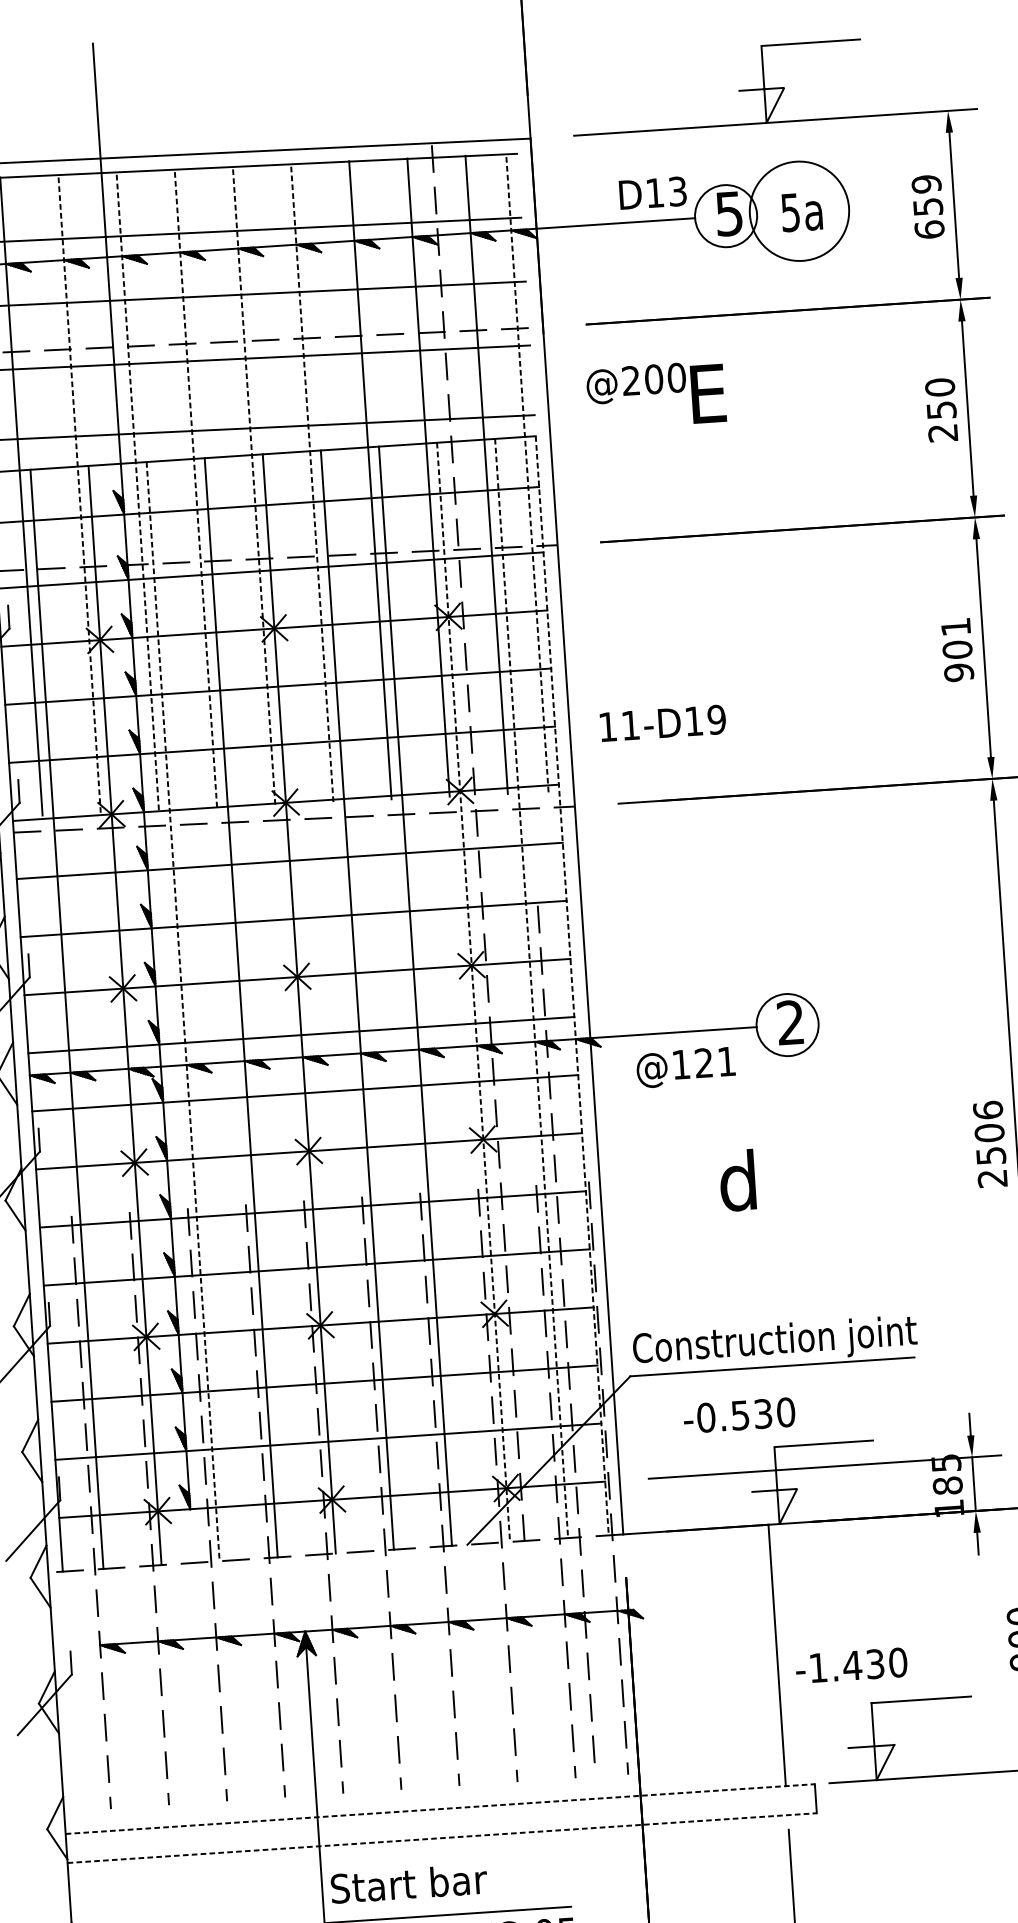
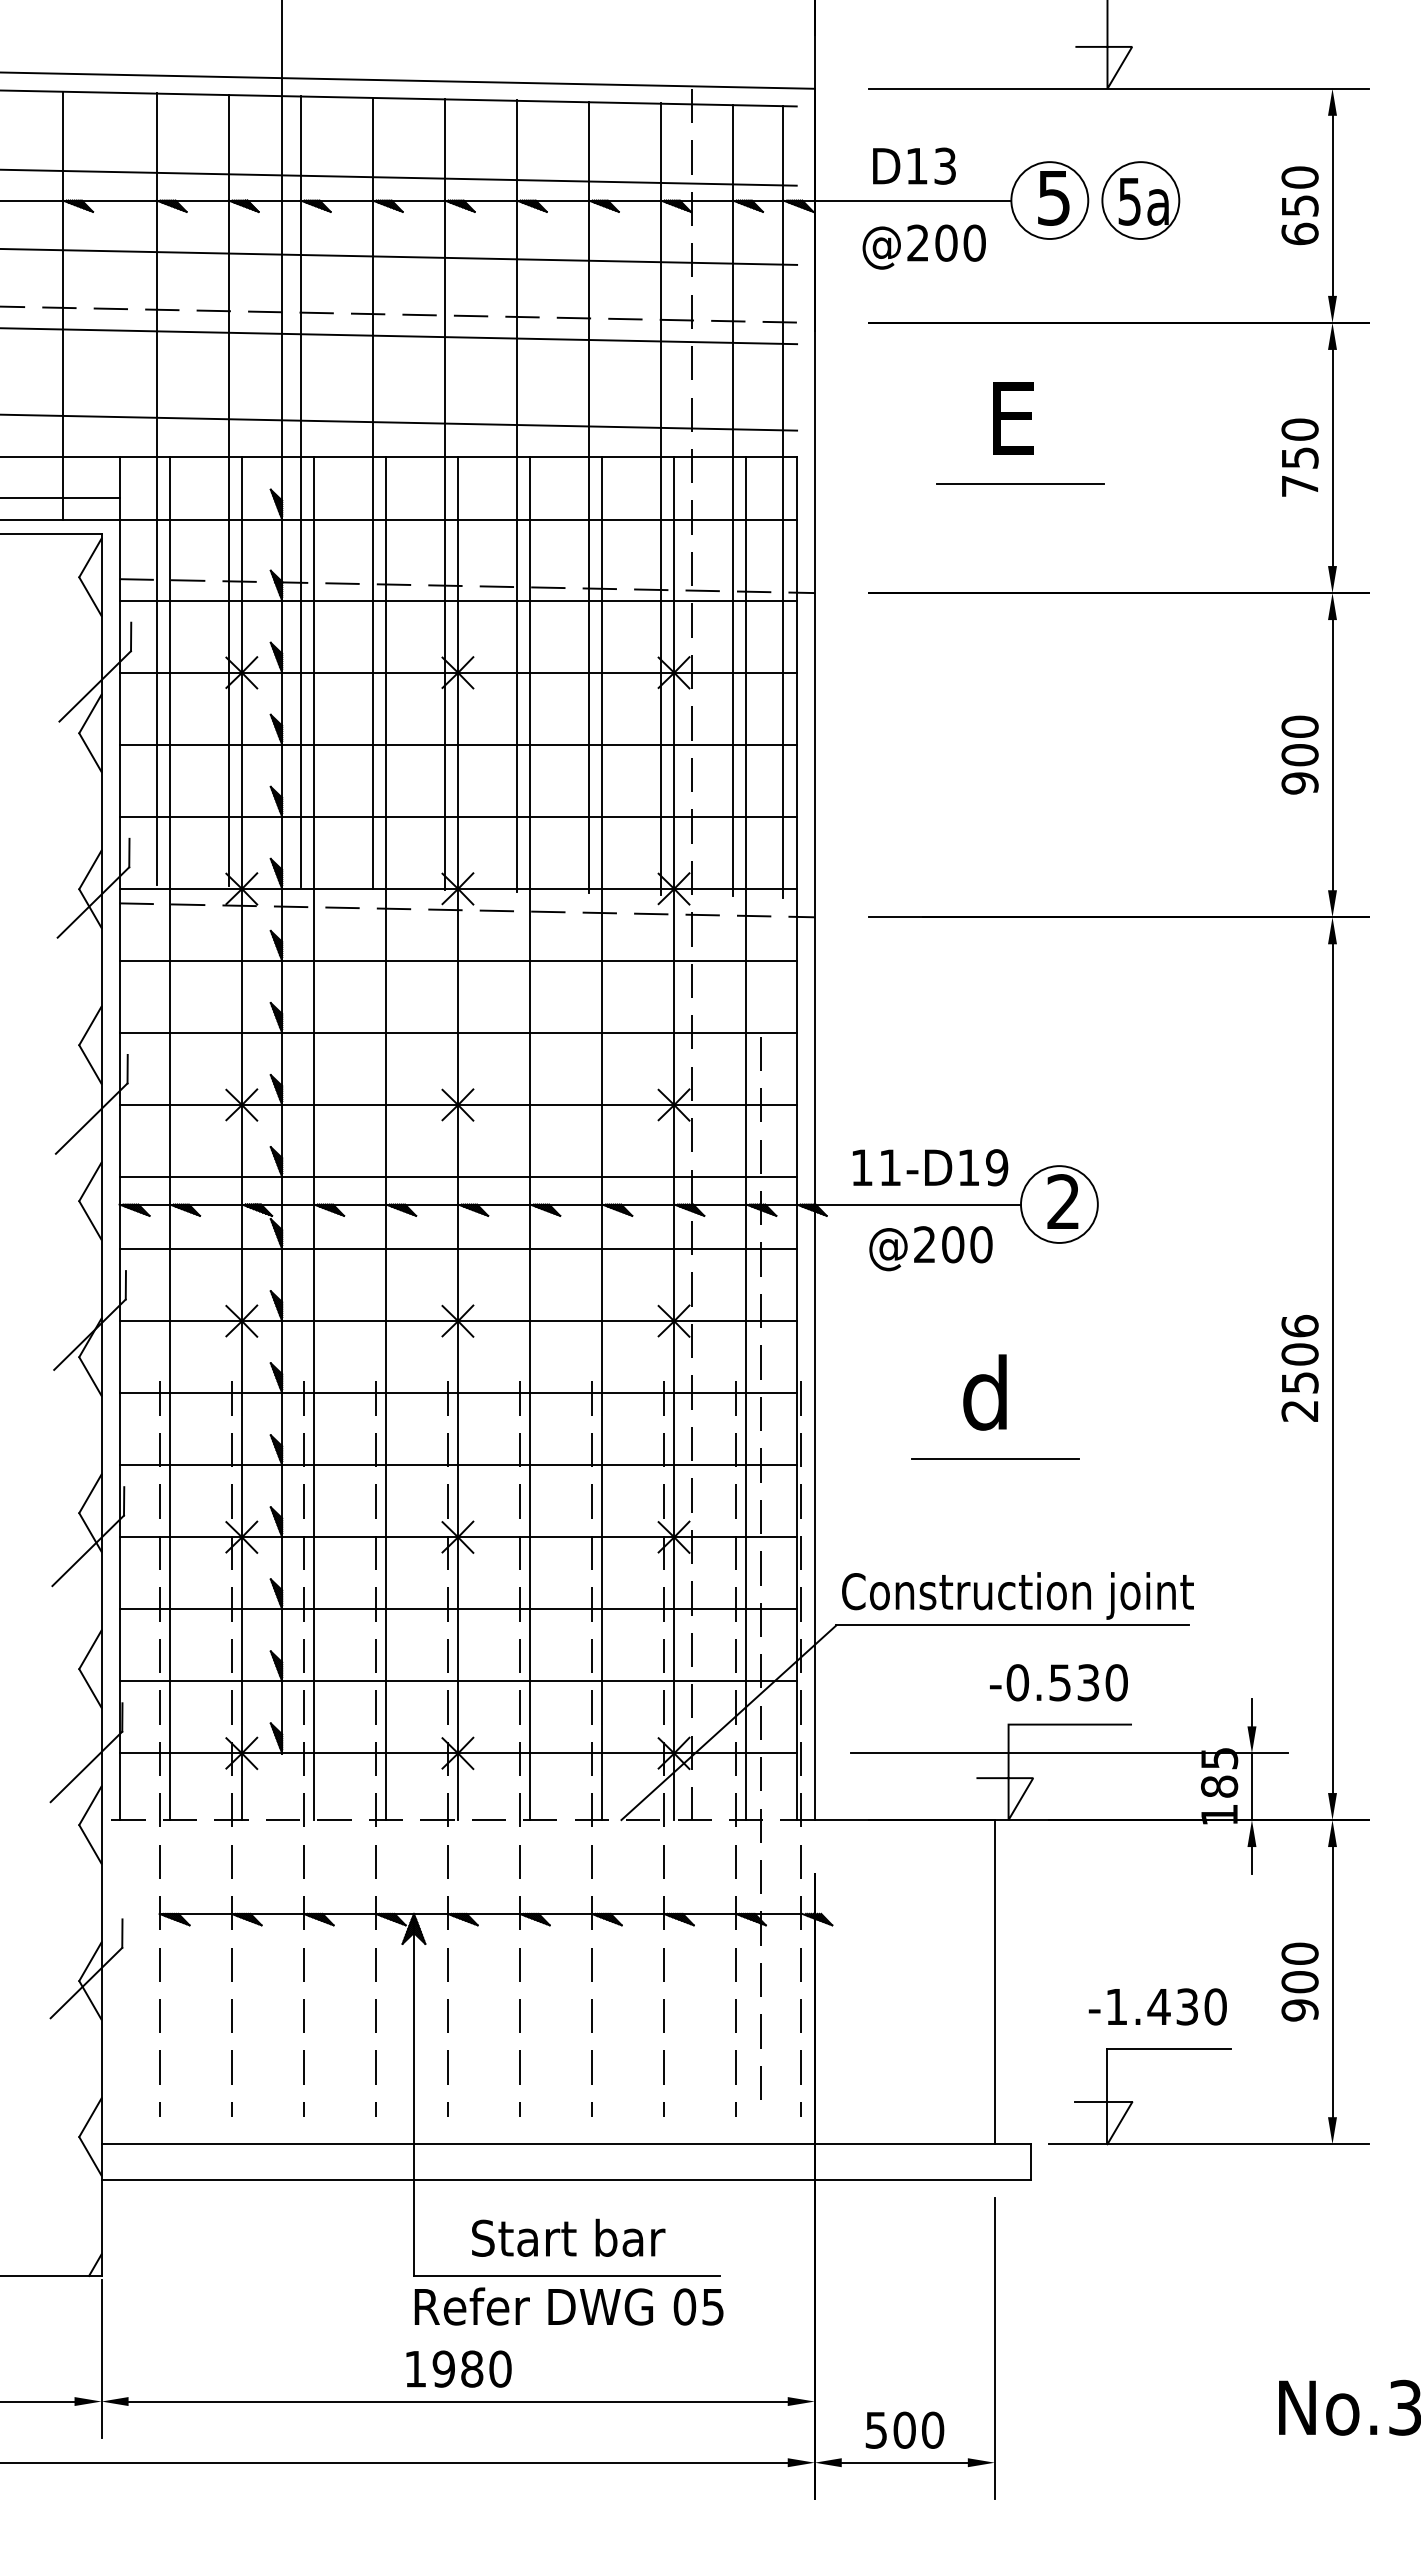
text: (926, 184) -> (1299, 177), 659 -> 650
text: (653, 192) -> (914, 165), moved
circle: (799, 211) -> (1140, 200), size x0.62
text: (635, 383) -> (923, 246), moved
text: (942, 433) -> (1299, 486), 250 -> 750
line: (717, 446) -> (1020, 484), added
line: (527, 473) -> (783, 501), dashed -> solid
line: (311, 483) -> (516, 496), dashed -> solid
line: (253, 485) -> (444, 494), dashed -> solid
line: (195, 488) -> (372, 493), dashed -> solid
line: (137, 490) -> (300, 491), dashed -> solid
line: (79, 493) -> (228, 490), dashed -> solid
text: (955, 626) -> (1299, 726), 901 -> 900
text: (663, 723) -> (930, 1167), moved
line: (572, 985) -> (796, 1138), dashed -> solid
line: (531, 988) -> (746, 1138), dashed -> solid
line: (473, 992) -> (674, 1138), dashed -> solid
line: (183, 1011) -> (314, 1138), dashed -> solid
text: (704, 1062) -> (953, 1244), @121 -> @200
line: (748, 1234) -> (994, 1459), added
text: (739, 1415) -> (1058, 1682), moved
text: (851, 1665) -> (1157, 2006), moved
line: (440, 1809) -> (566, 2144), dashed -> solid
line: (442, 1838) -> (566, 2180), dashed -> solid
text: (409, 1883) -> (568, 2237), moved

